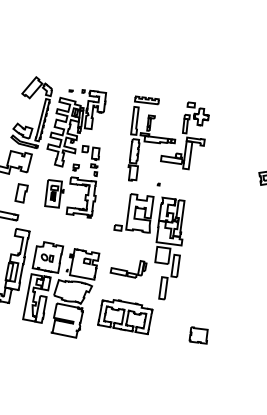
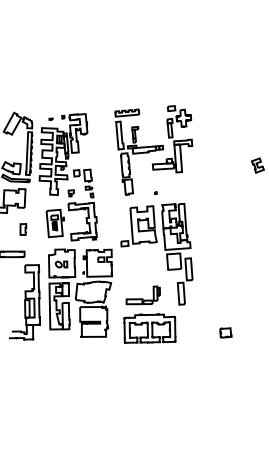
part: (21, 193) -> (23, 229), size x0.62
part: (127, 267) -> (142, 295), moved
part: (60, 289) -> (80, 292), moved
part: (198, 335) -> (225, 332), size x0.62

